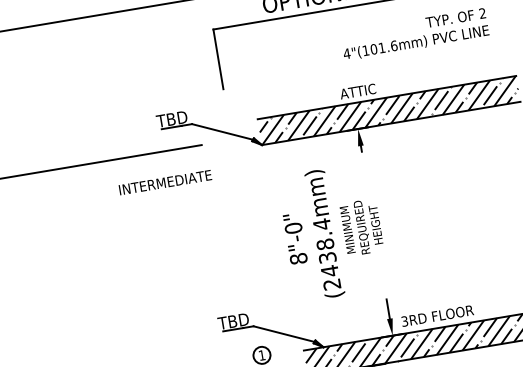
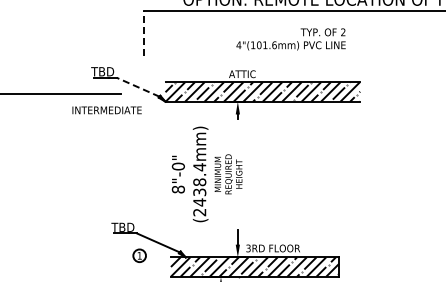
line: (219, 59) -> (144, 33), solid -> dashed
line: (221, 132) -> (137, 87), solid -> dashed
text: (164, 182) -> (106, 110), moved

